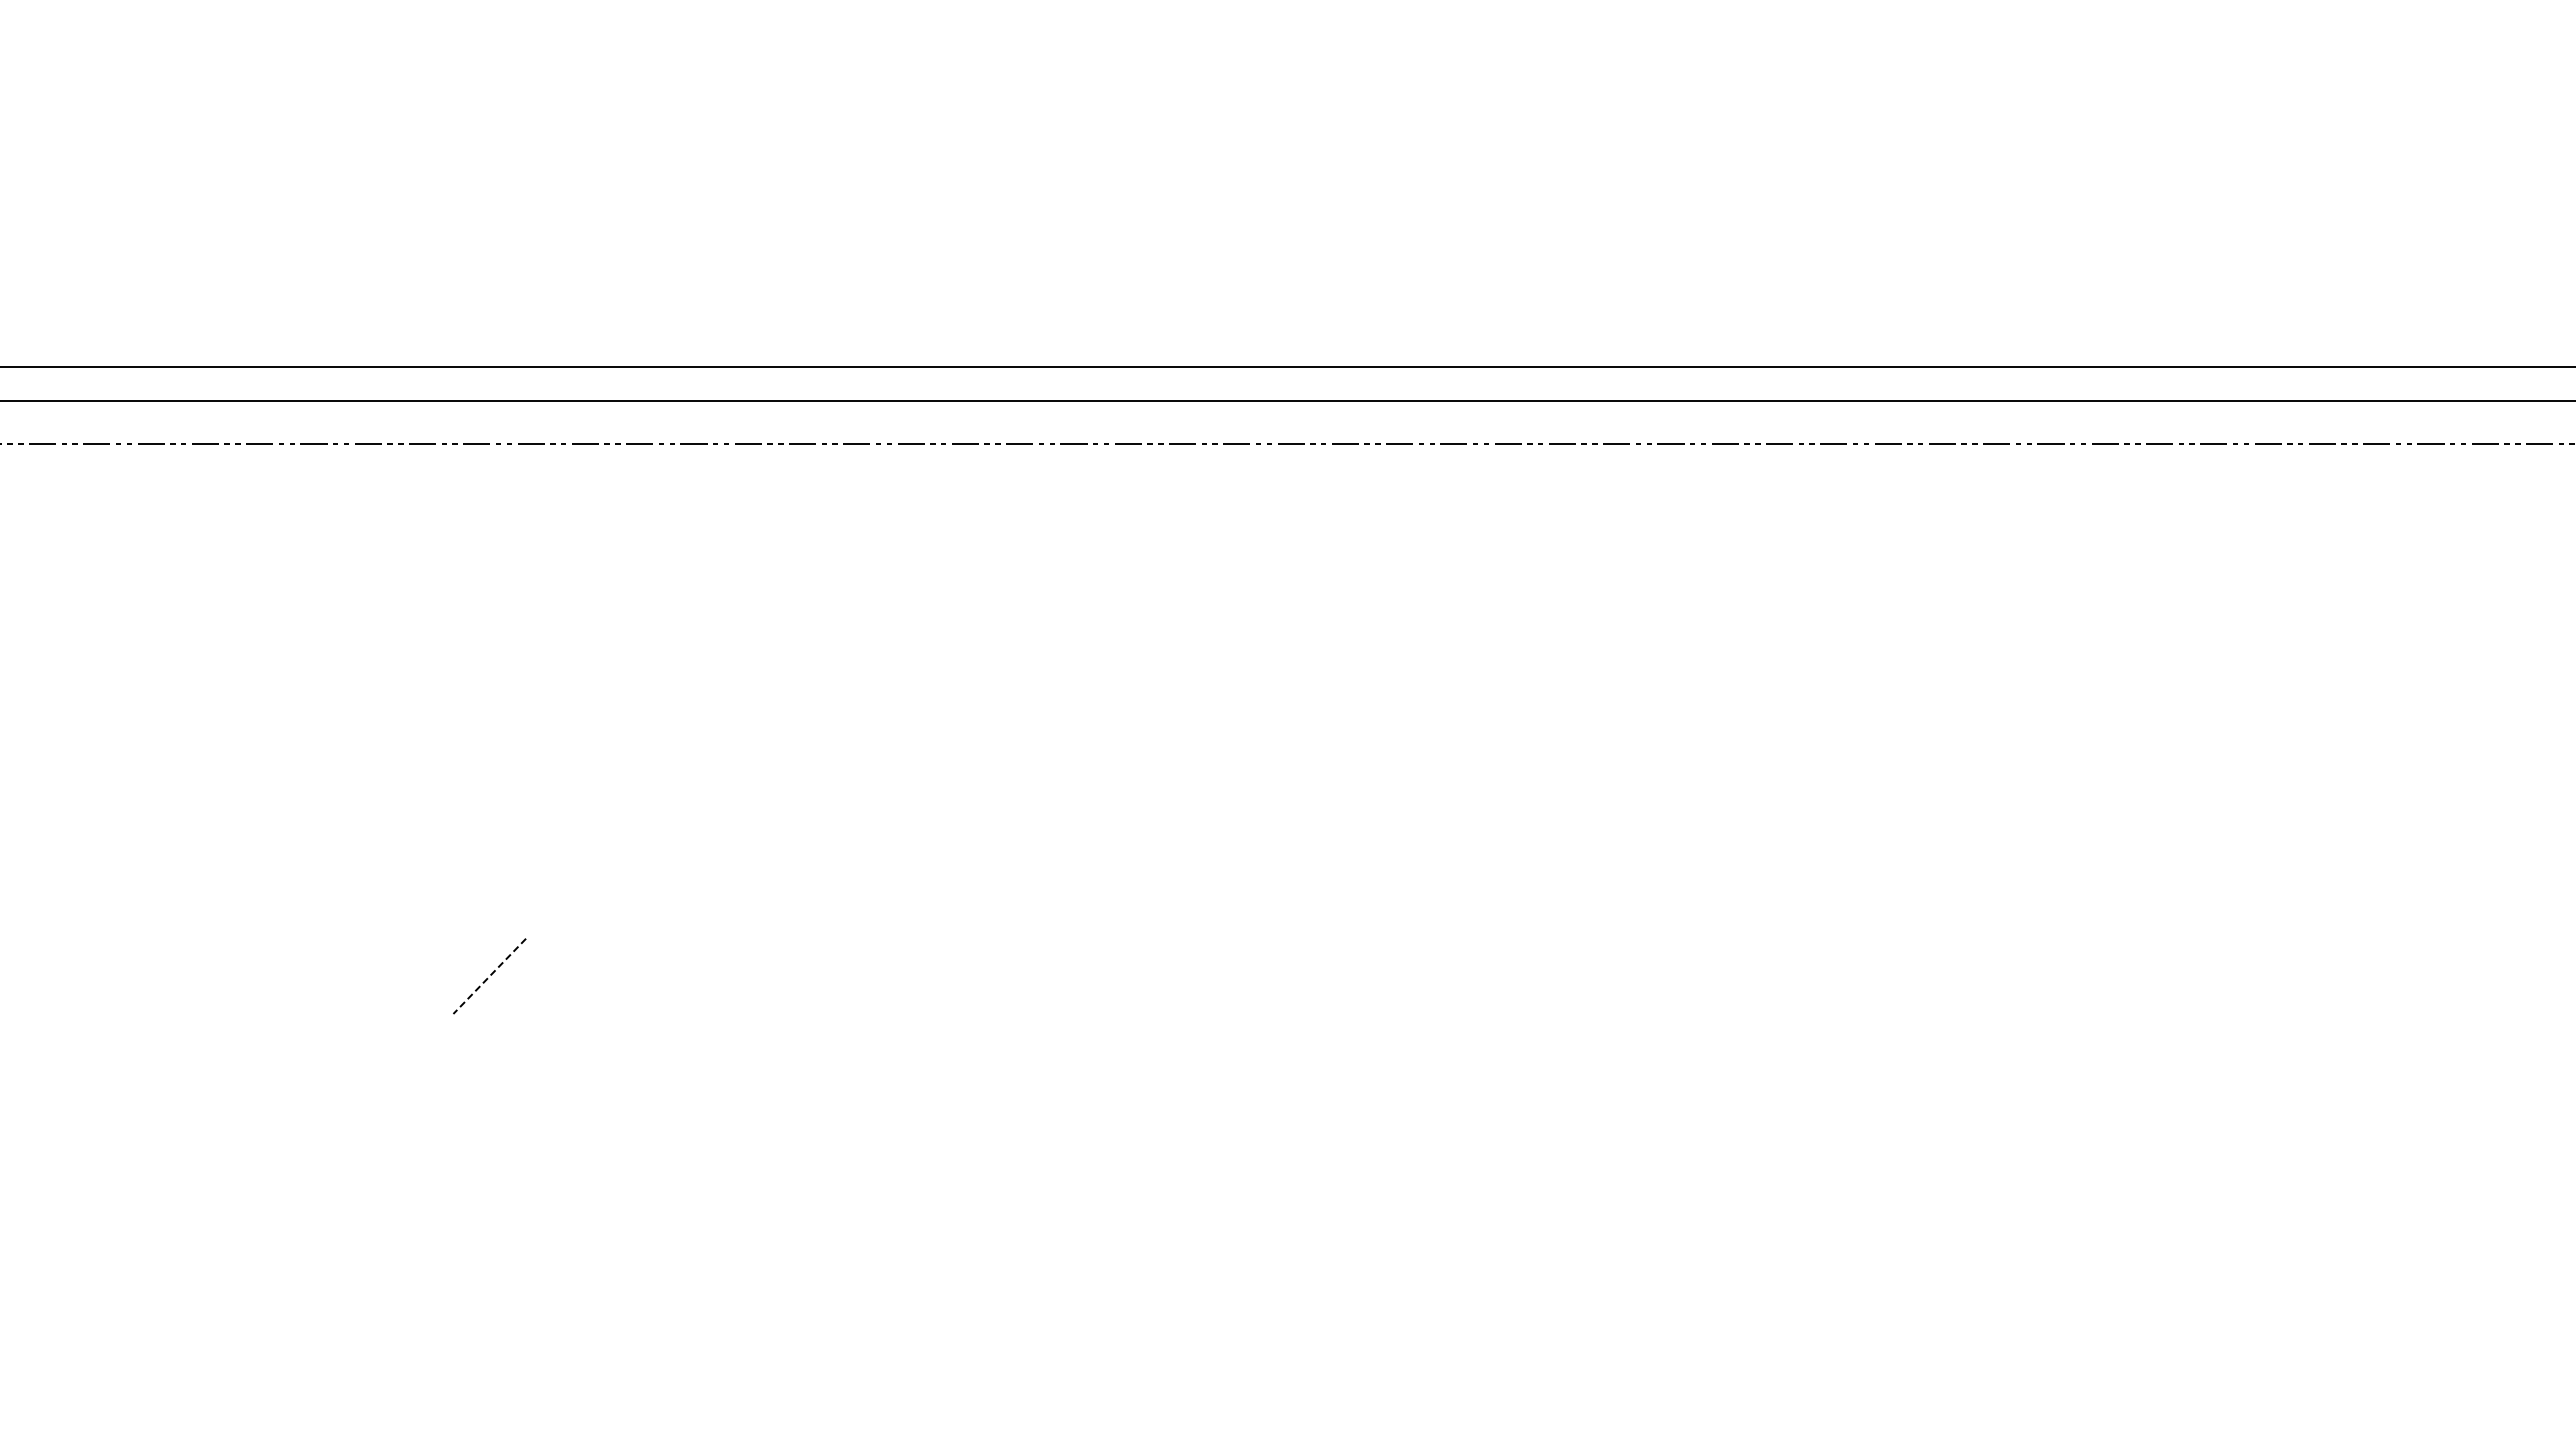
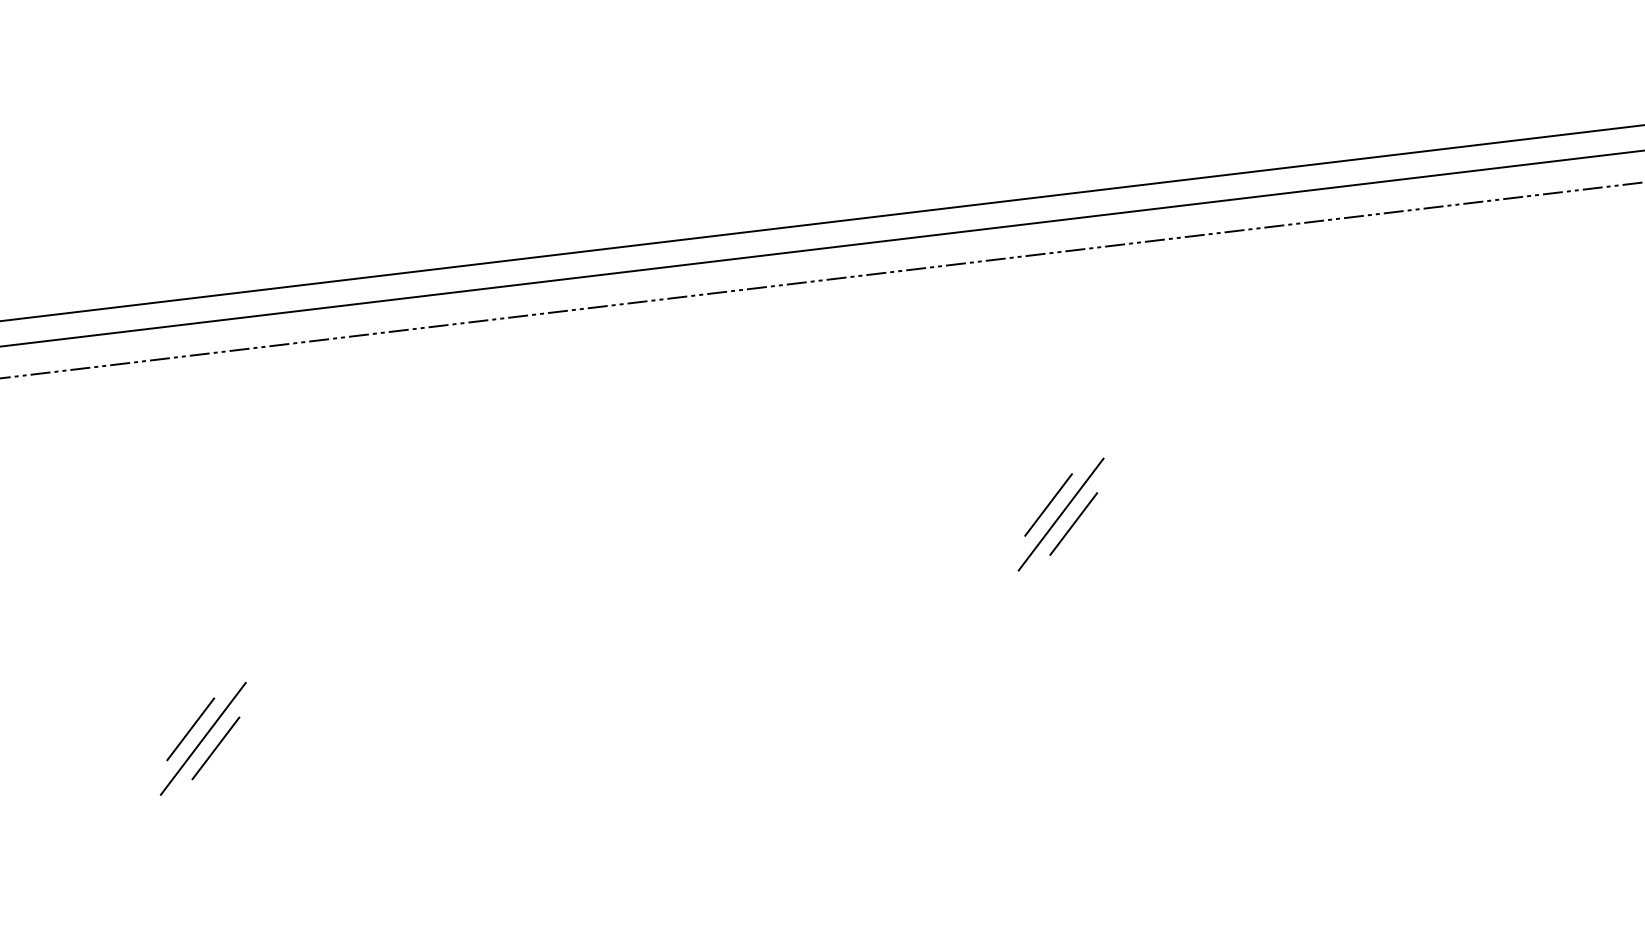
line: (1648, 782) -> (1048, 504), added
line: (1663, 797) -> (1060, 514), added
line: (1678, 811) -> (1073, 523), added
line: (458, 946) -> (190, 729), added
line: (474, 961) -> (203, 738), added
line: (489, 976) -> (215, 748), dashed -> solid

